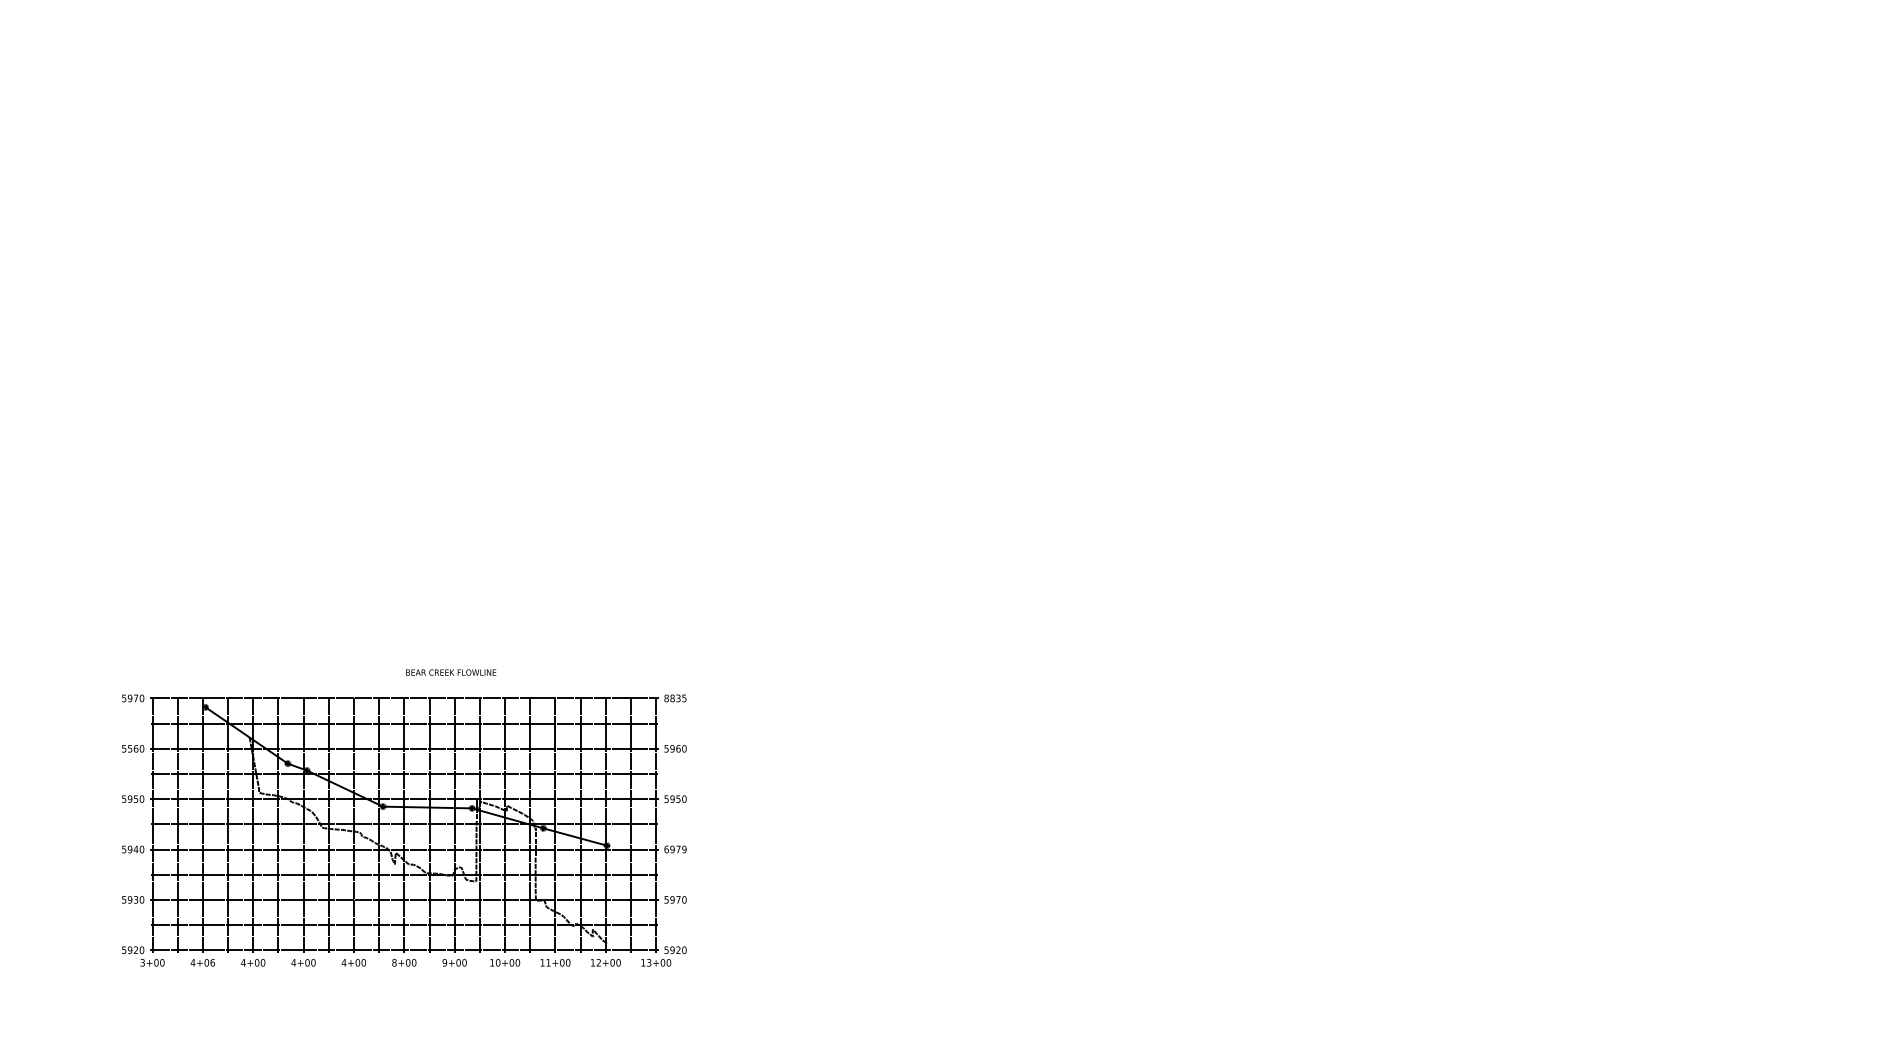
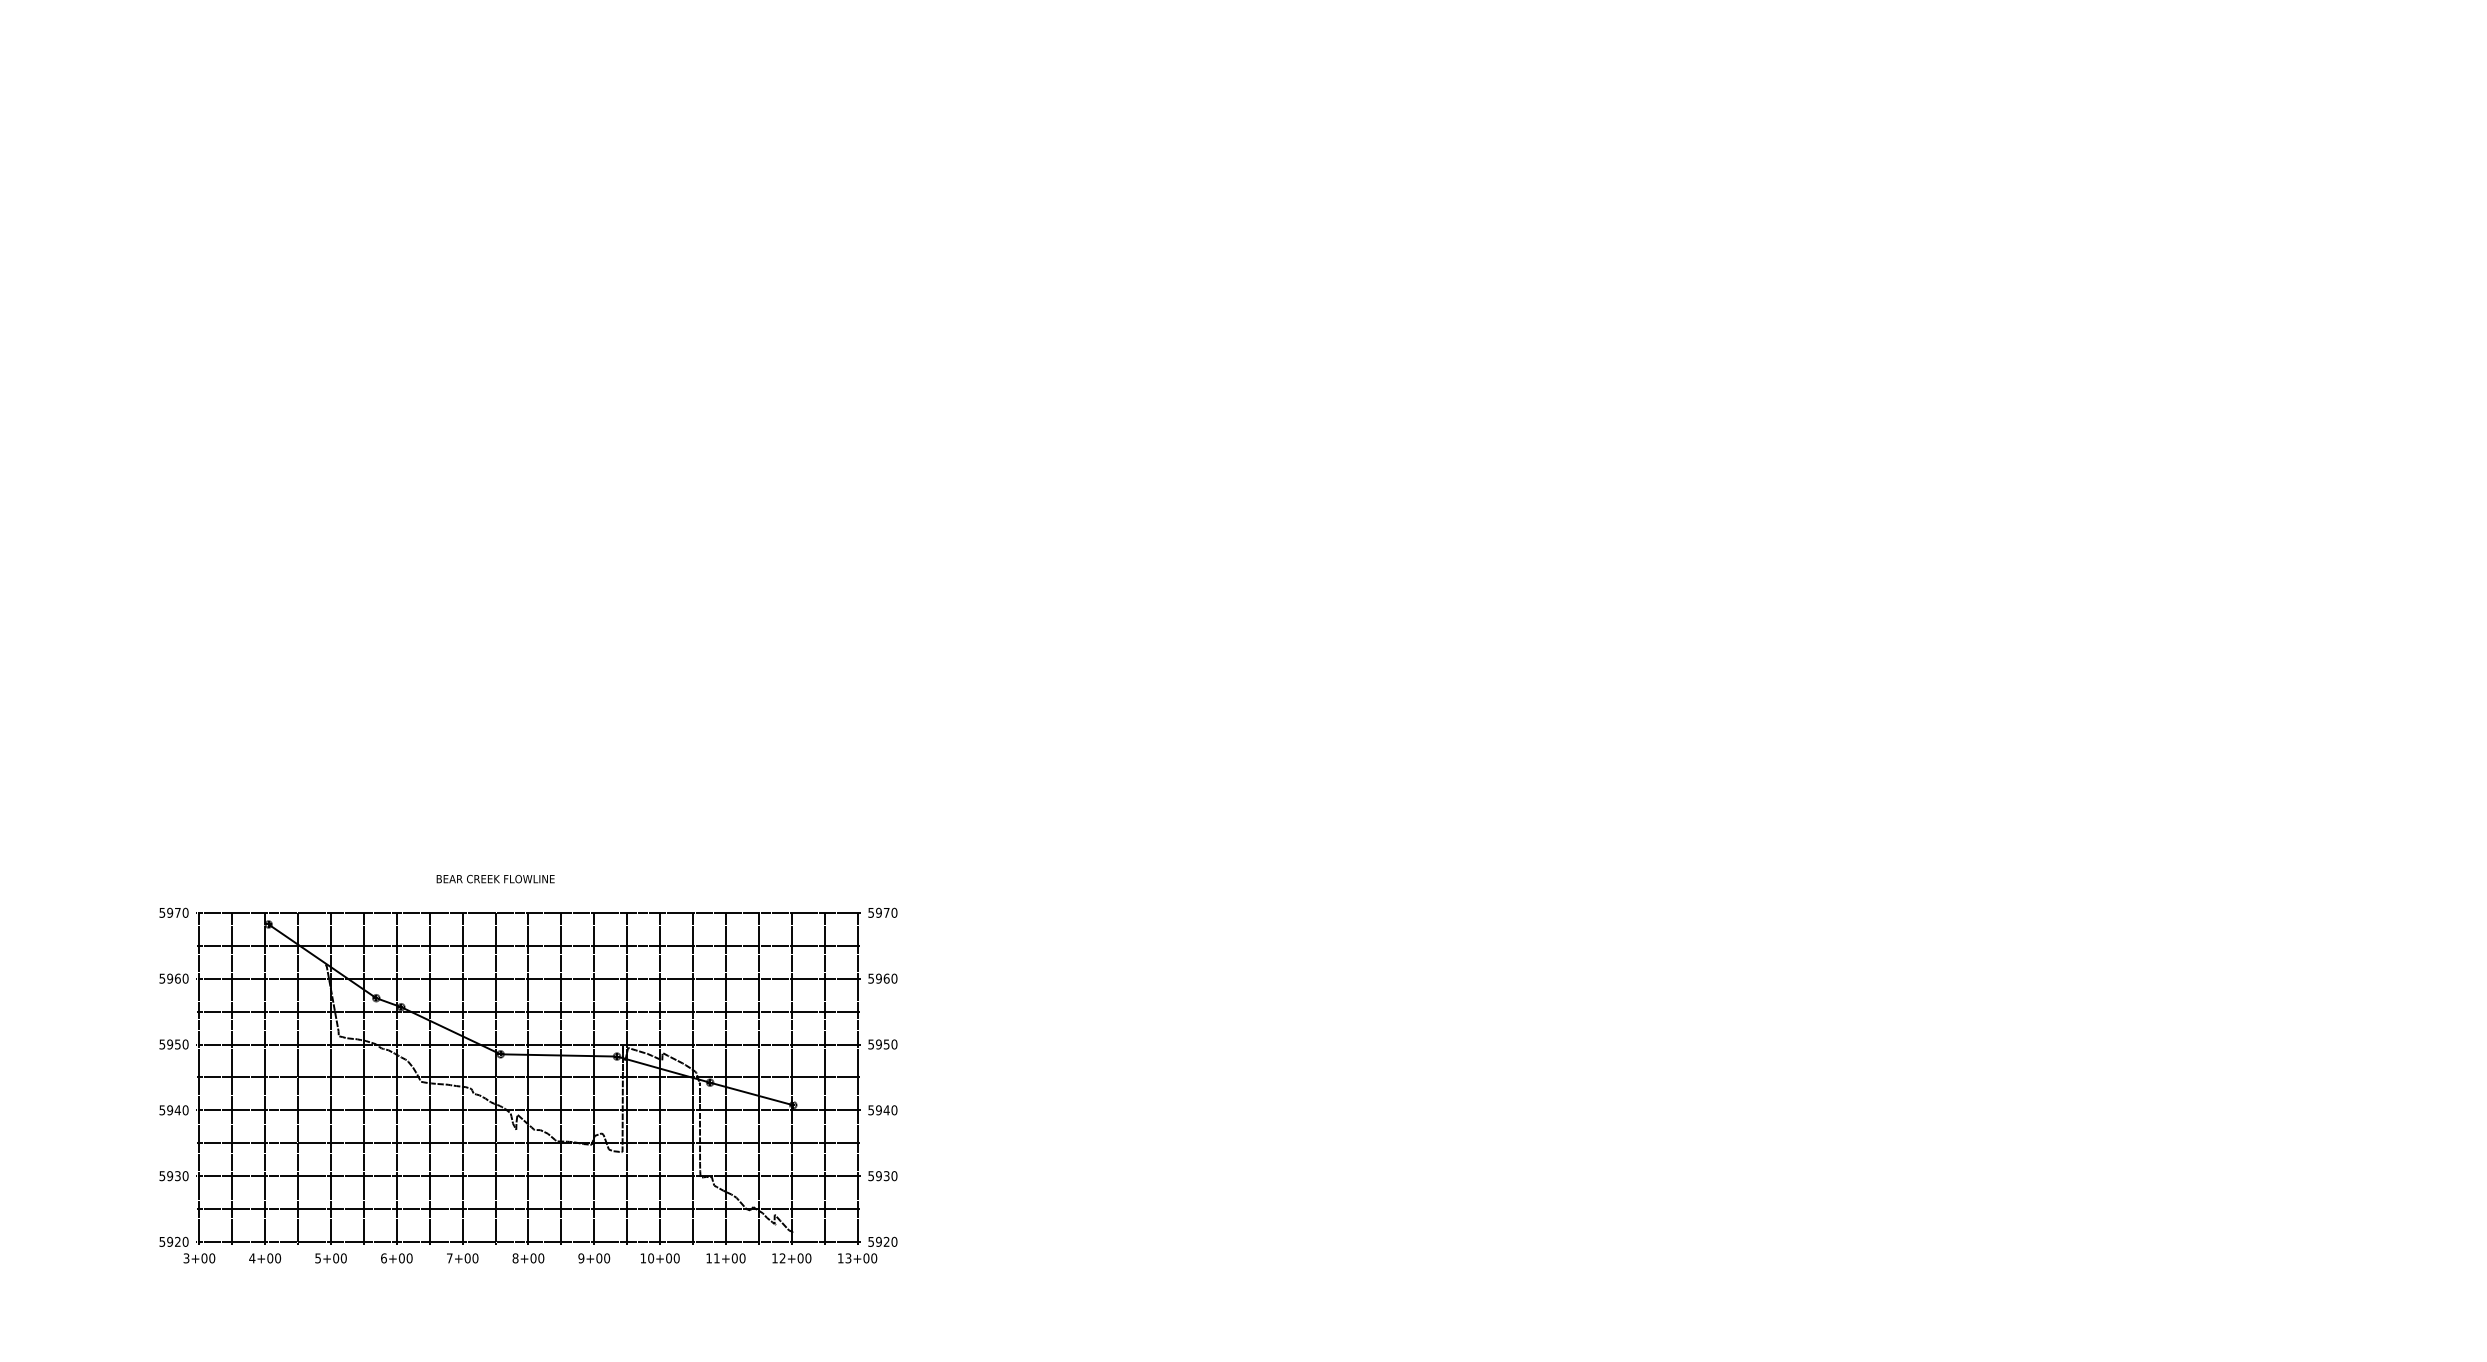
text: (451, 672) -> (495, 879), moved
text: (675, 698) -> (882, 912), 8835 -> 5970
text: (130, 748) -> (170, 978), 5560 -> 5960
text: (675, 849) -> (882, 1110), 6979 -> 5940
text: (678, 900) -> (886, 1176), 5970 -> 5930
text: (213, 962) -> (278, 1258), 4+06 -> 4+00
text: (242, 962) -> (317, 1258), 4+00 -> 5+00
text: (293, 962) -> (383, 1258), 4+00 -> 6+00
text: (343, 962) -> (449, 1258), 4+00 -> 7+00

